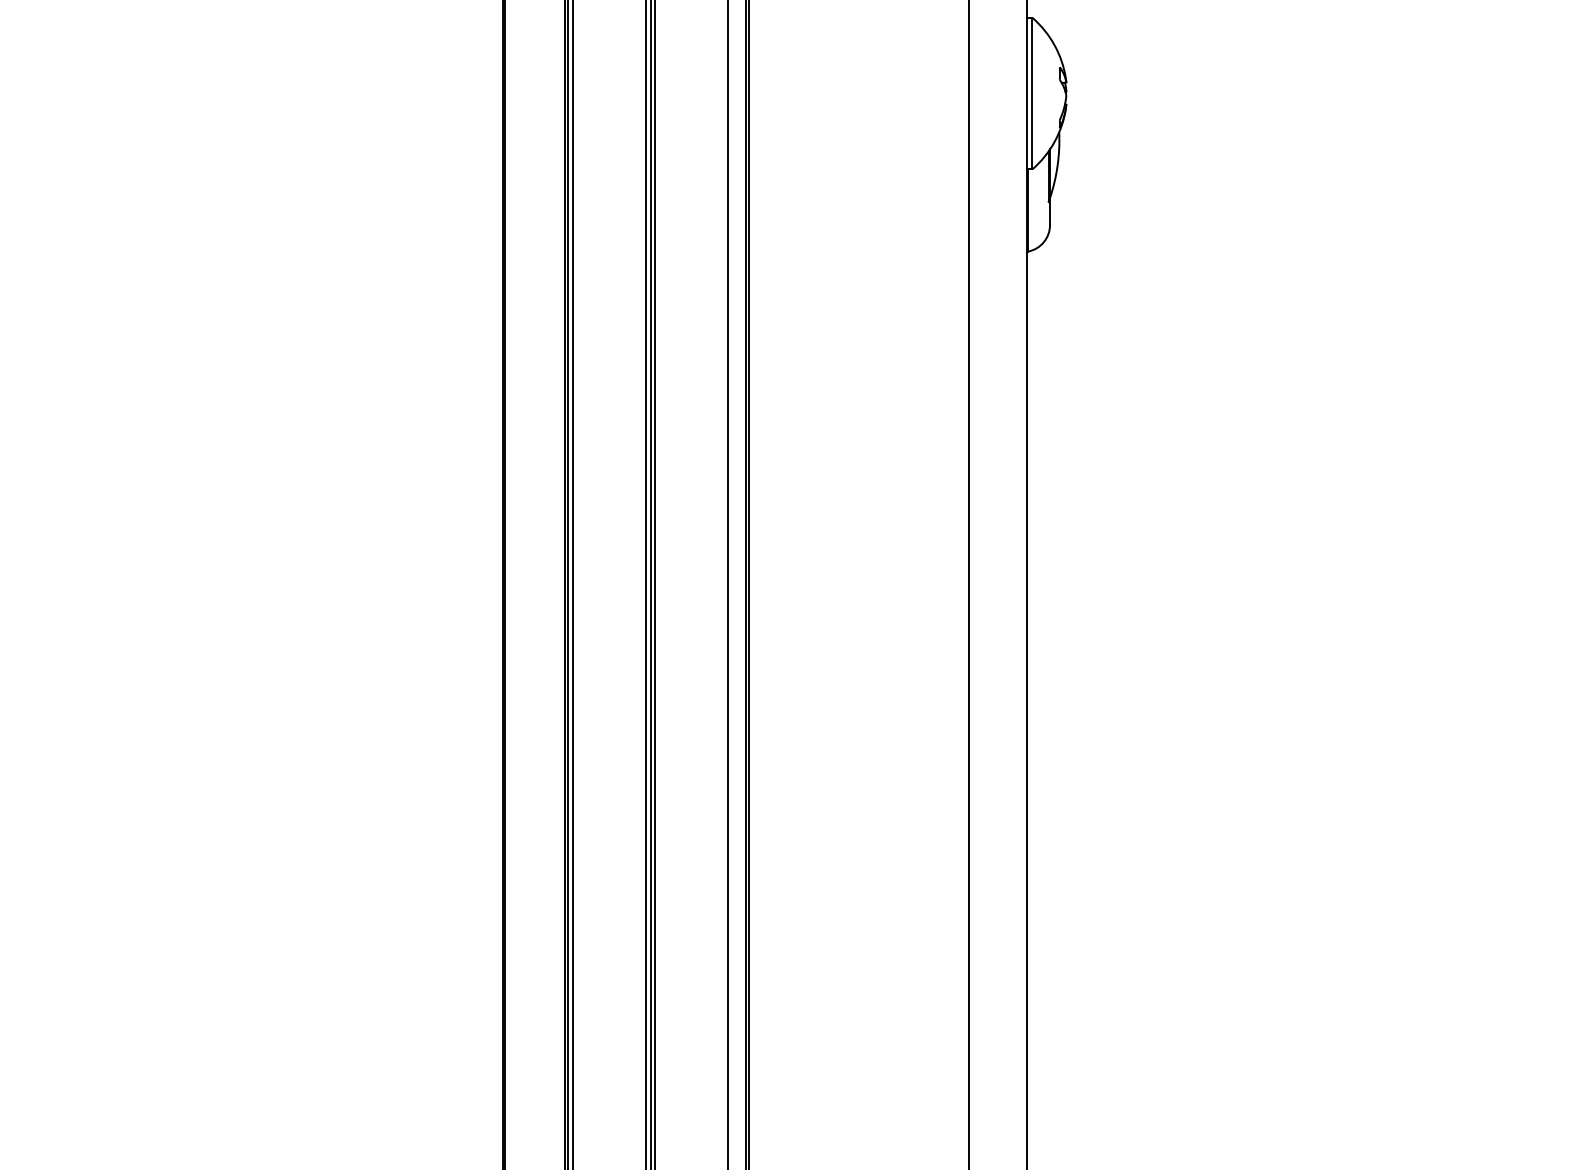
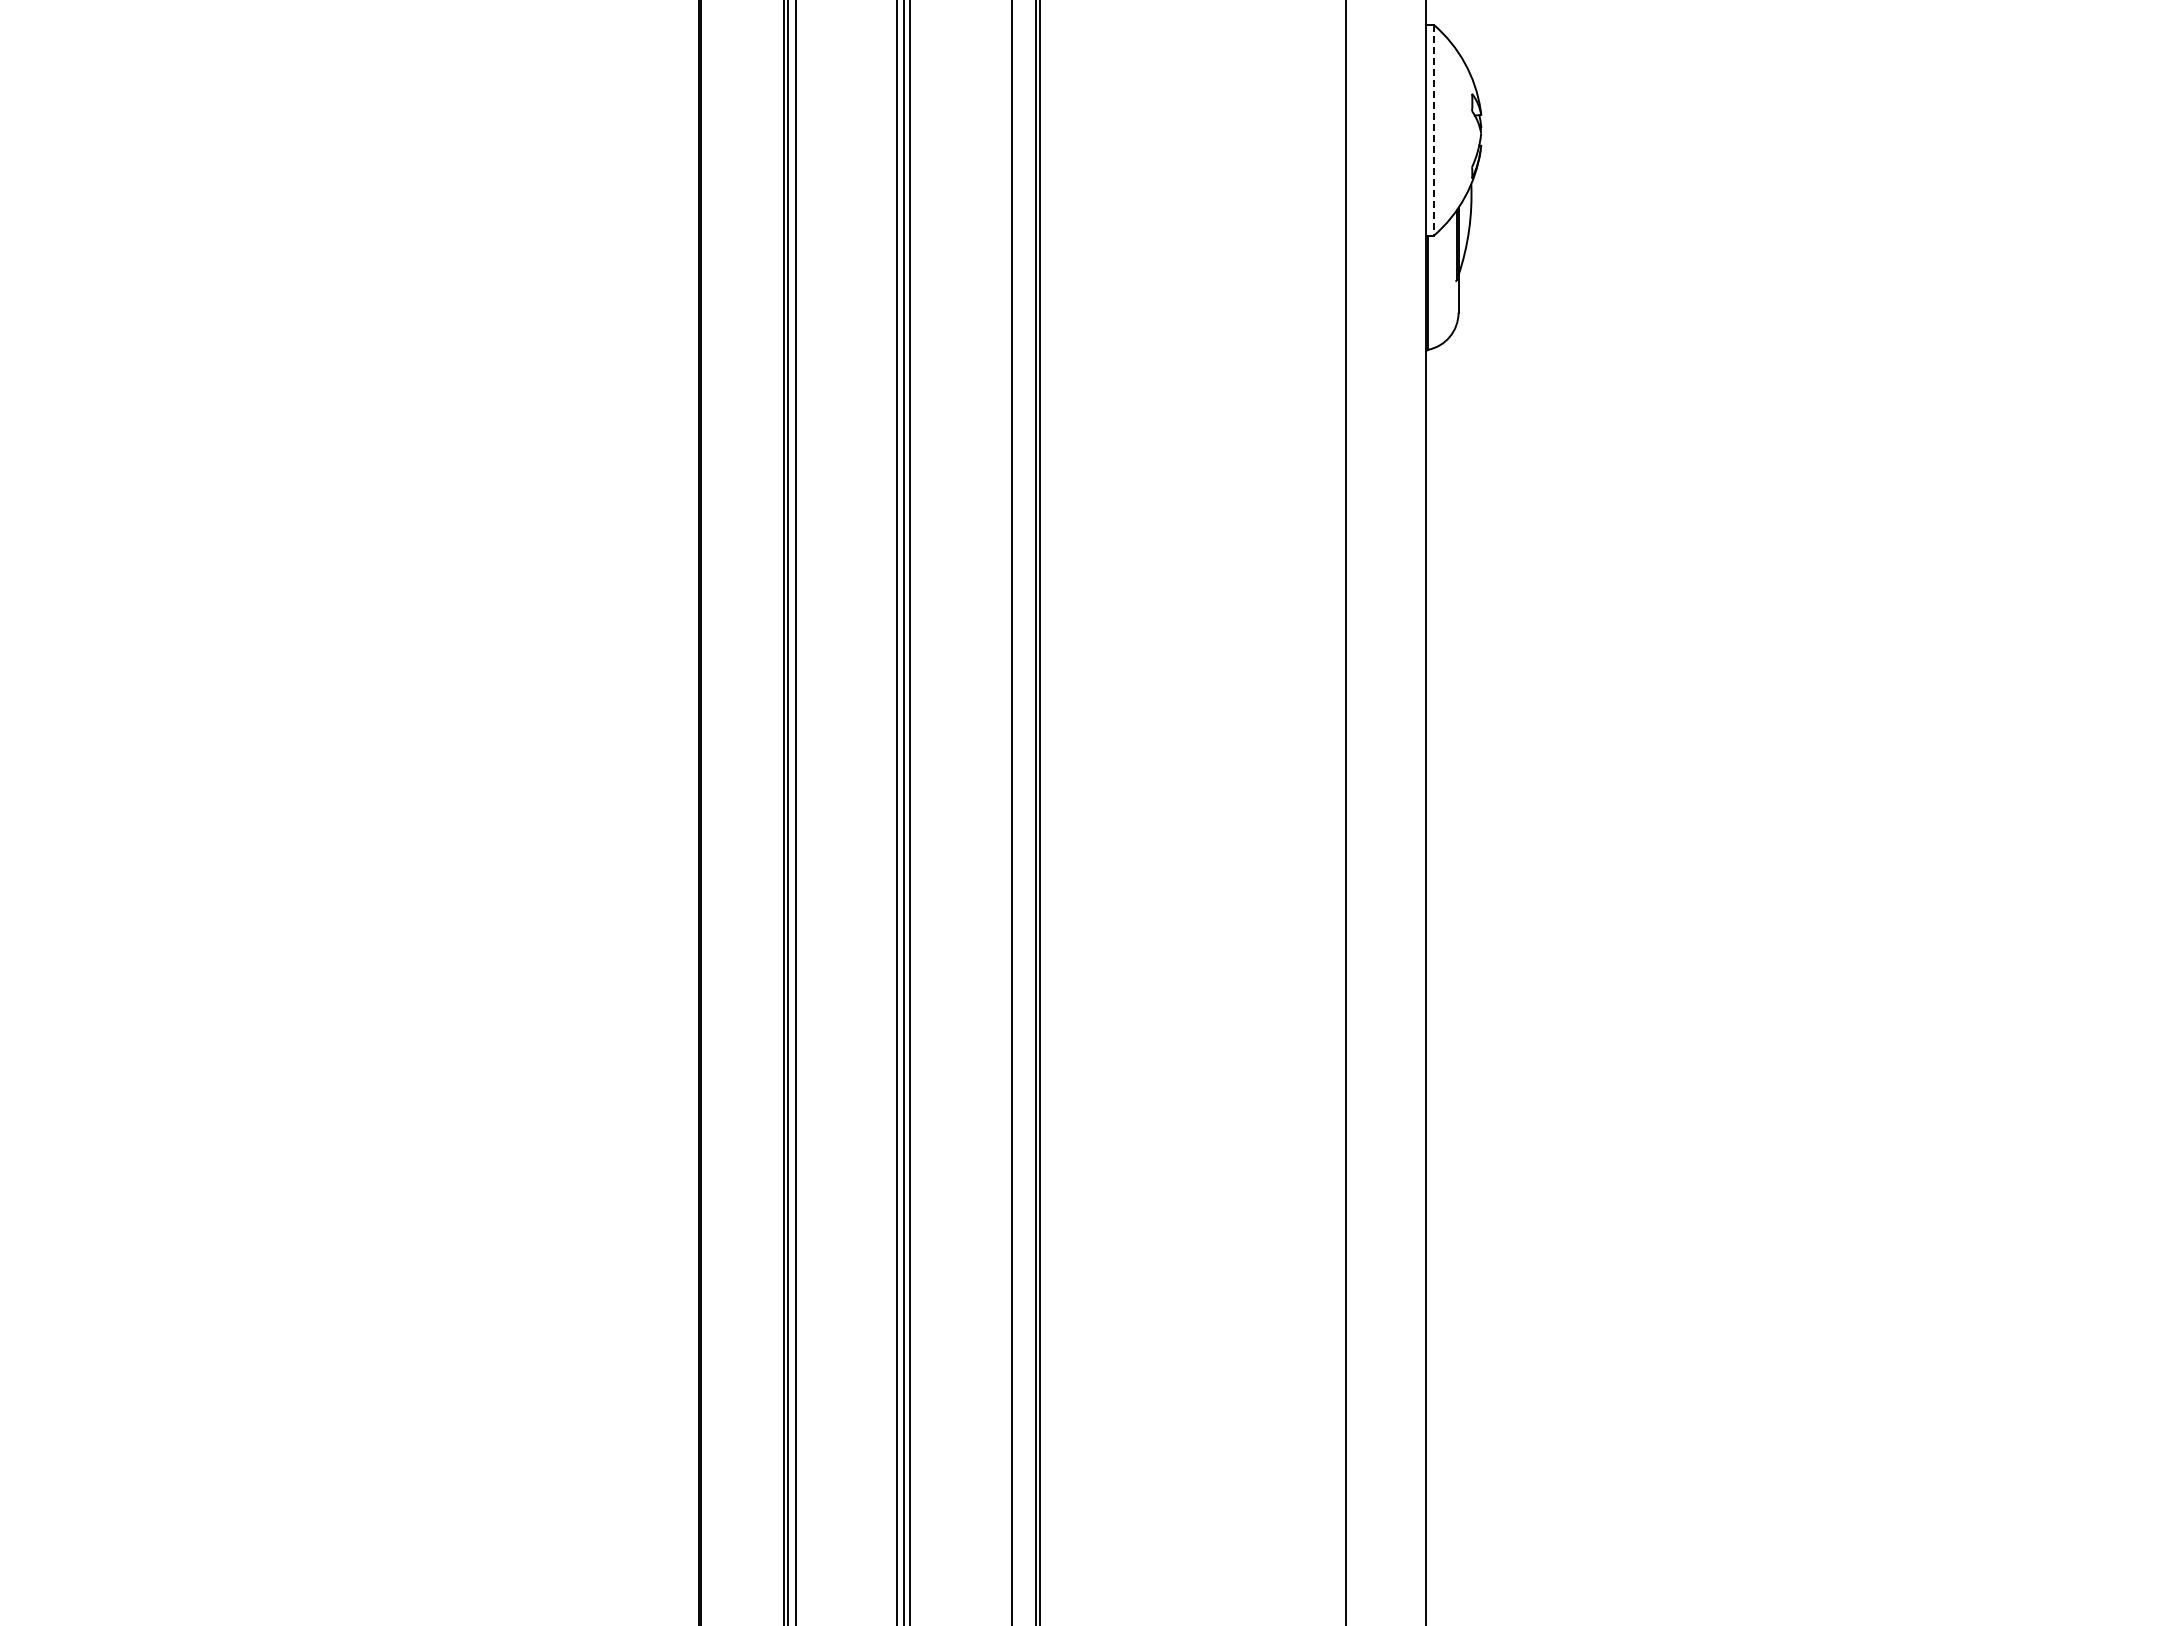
line: (1032, 93) -> (1434, 130), solid -> dashed

